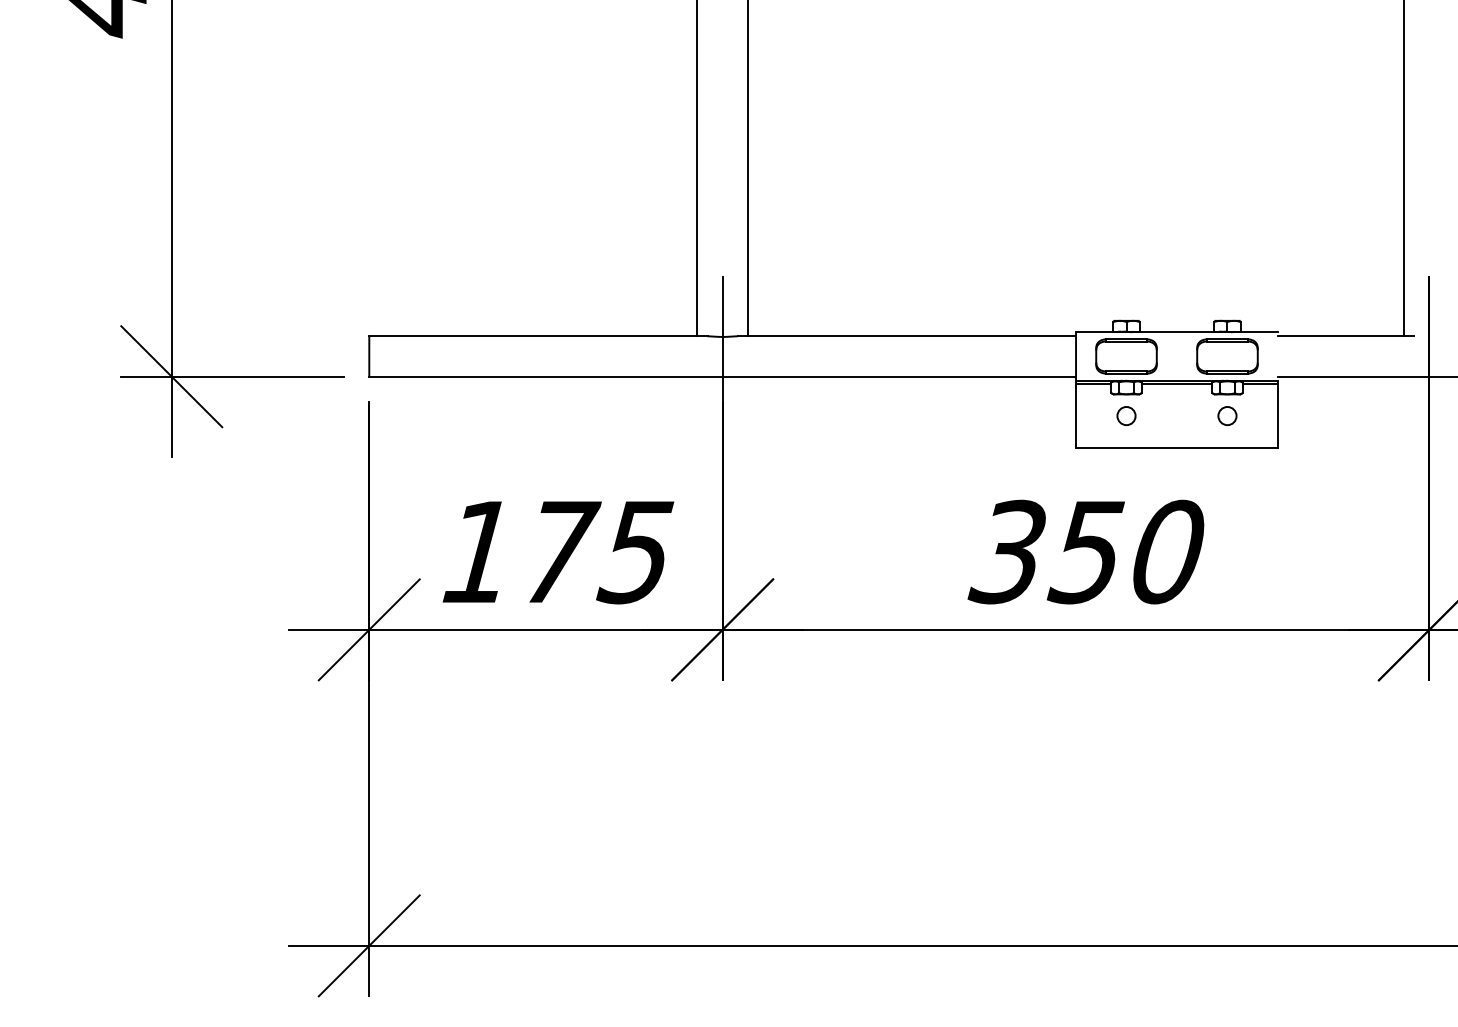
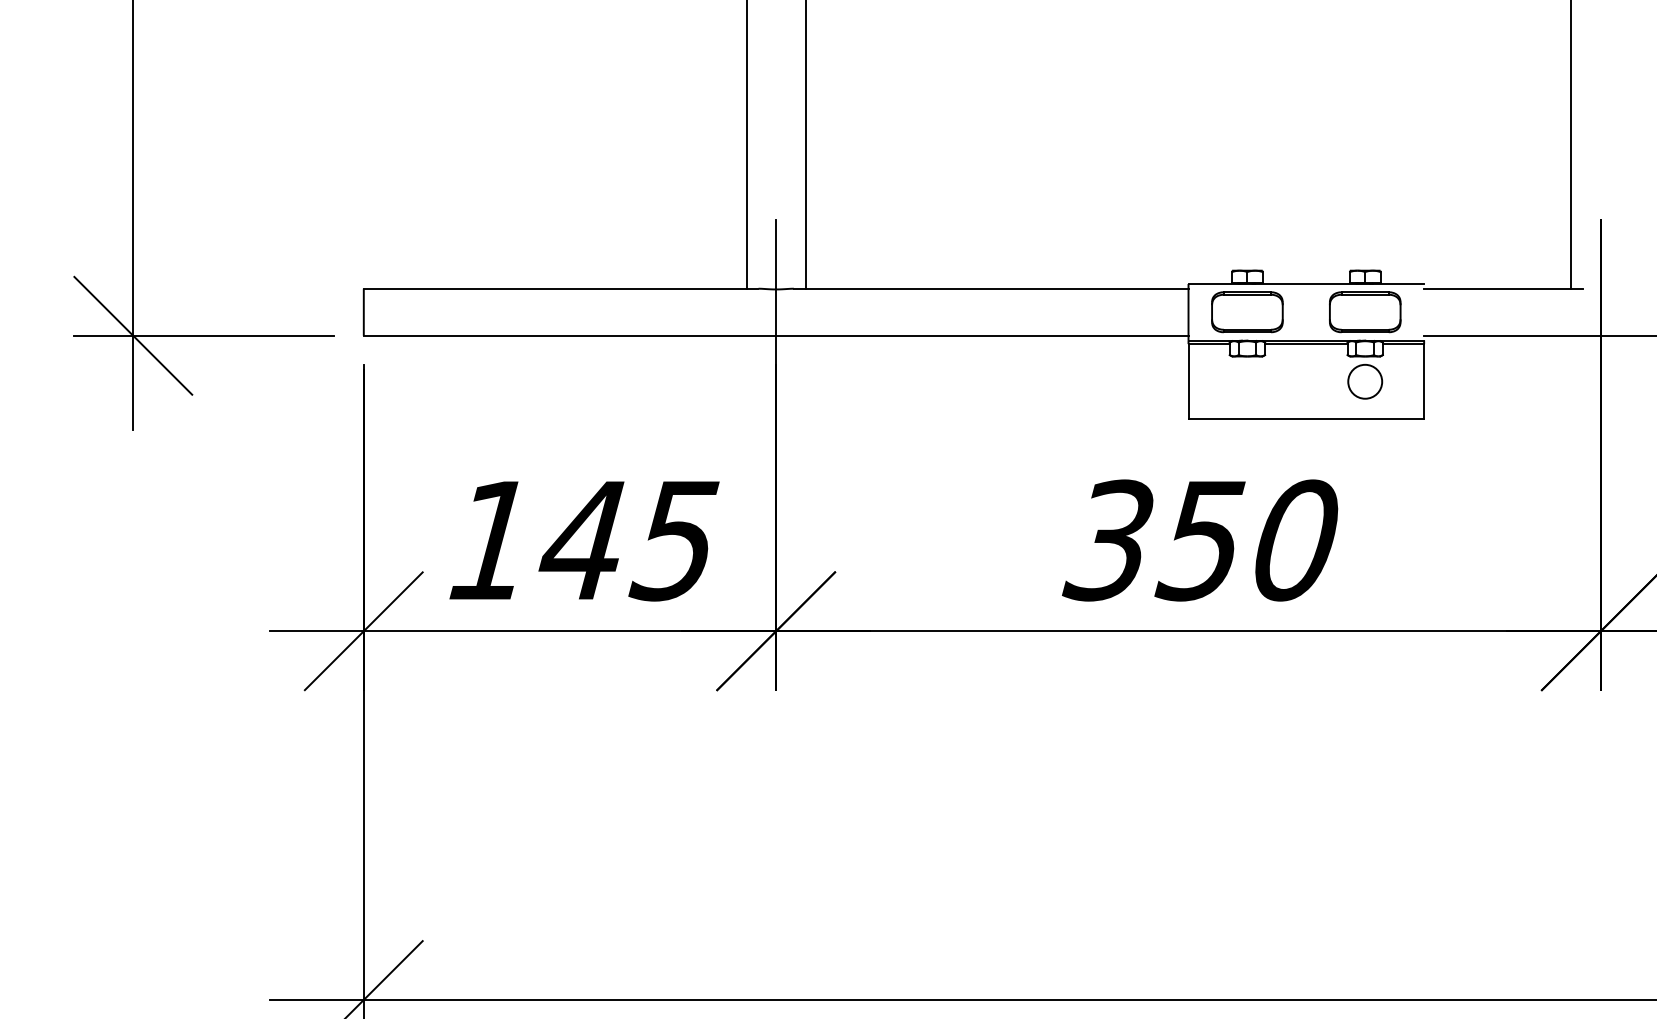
circle: (1126, 415) -> (1247, 381), removed
circle: (1227, 415) -> (1365, 381), size x1.6
text: (560, 551) -> (586, 539), 175 -> 145

